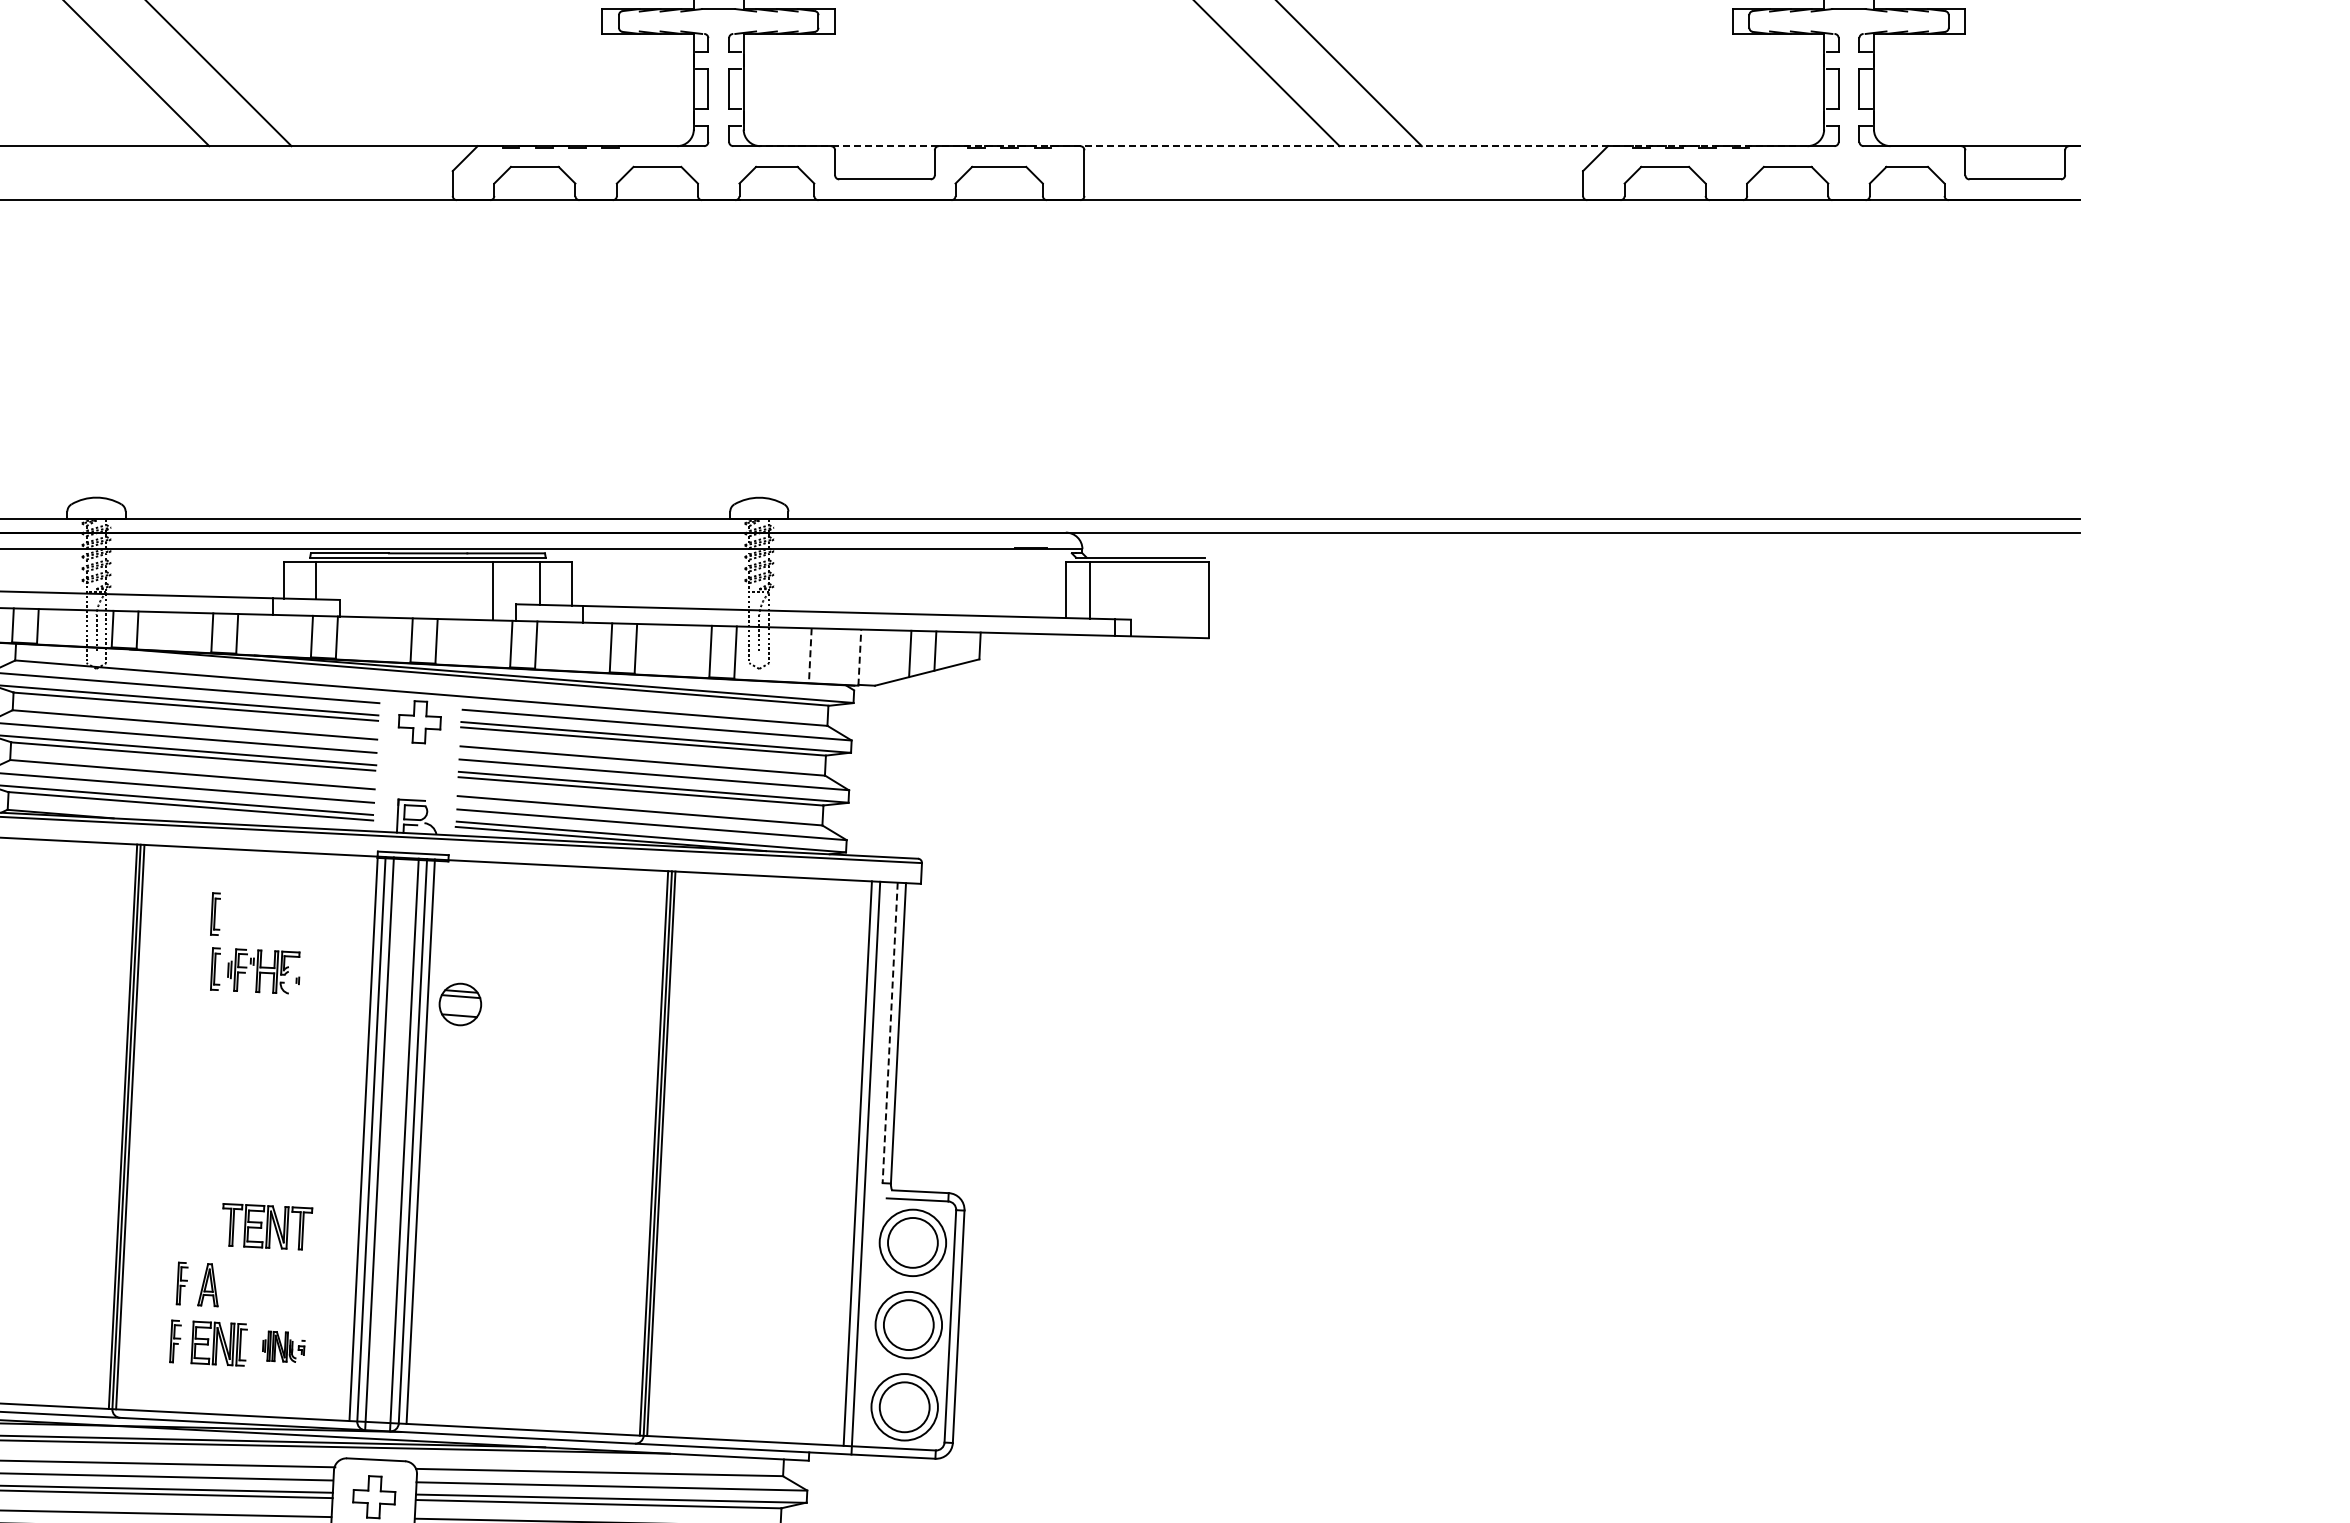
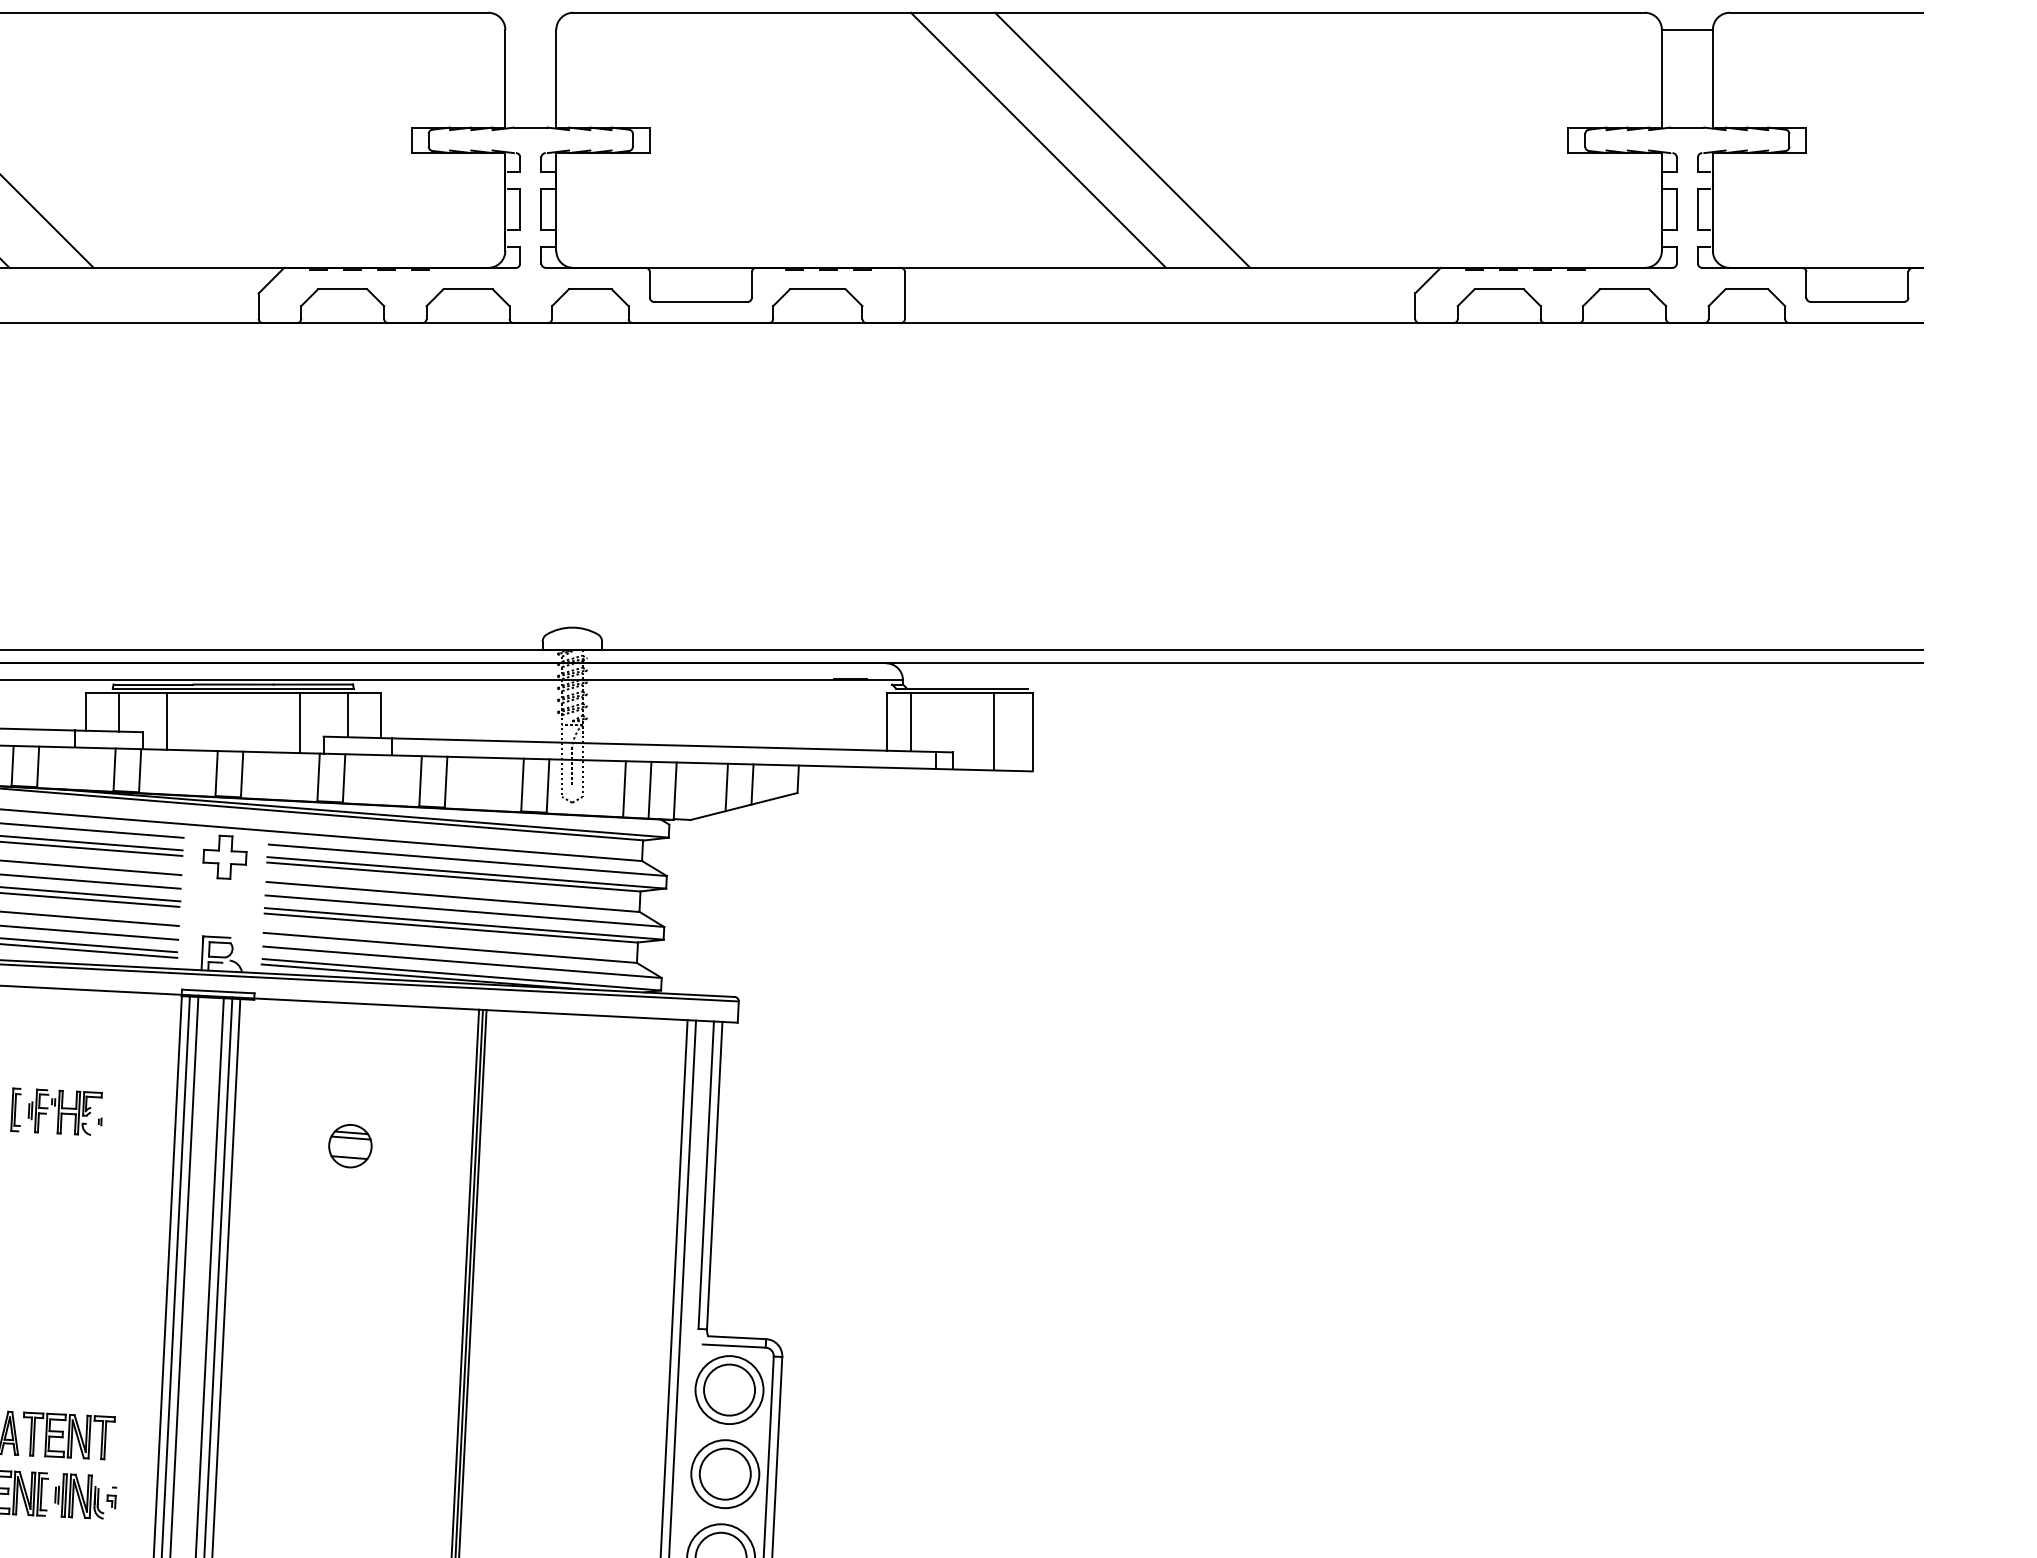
line: (1283, 146) -> (1108, 268), dashed -> solid
line: (363, 589) -> (167, 721), added
line: (1171, 599) -> (994, 731), added
line: (810, 655) -> (624, 789), dashed -> solid
line: (834, 655) -> (649, 789), added
line: (859, 657) -> (674, 791), dashed -> solid
part: (215, 913) -> (15, 1053), removed
part: (460, 1004) -> (350, 1146), moved
line: (890, 1033) -> (706, 1175), dashed -> solid
part: (267, 1226) -> (69, 1435), moved
part: (283, 1346) -> (85, 1496), size x1.43

